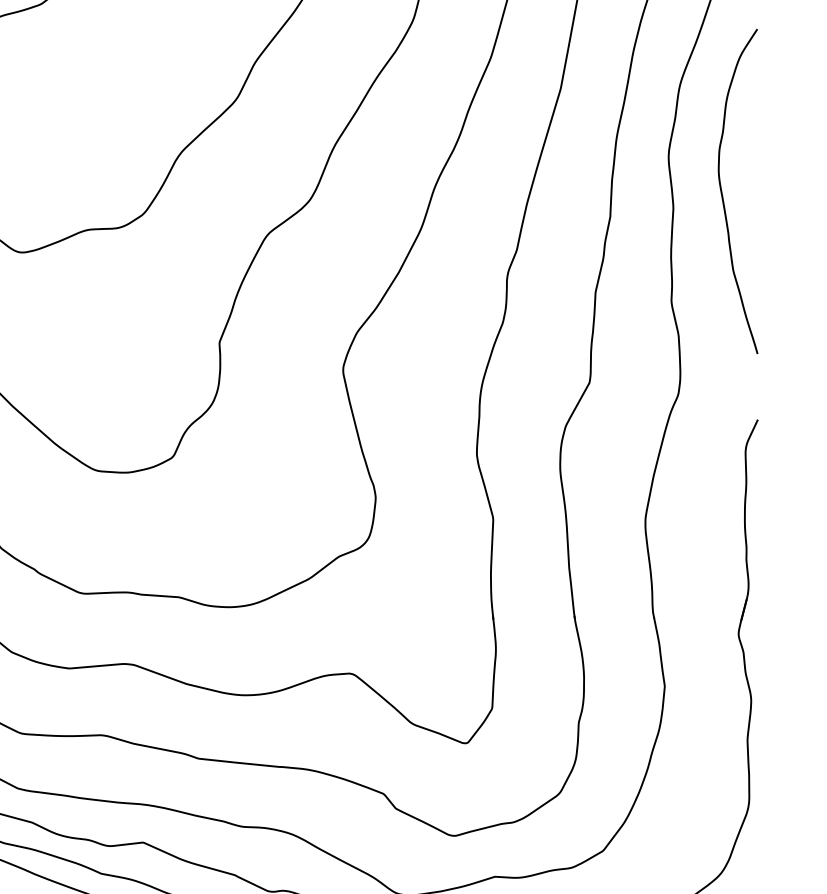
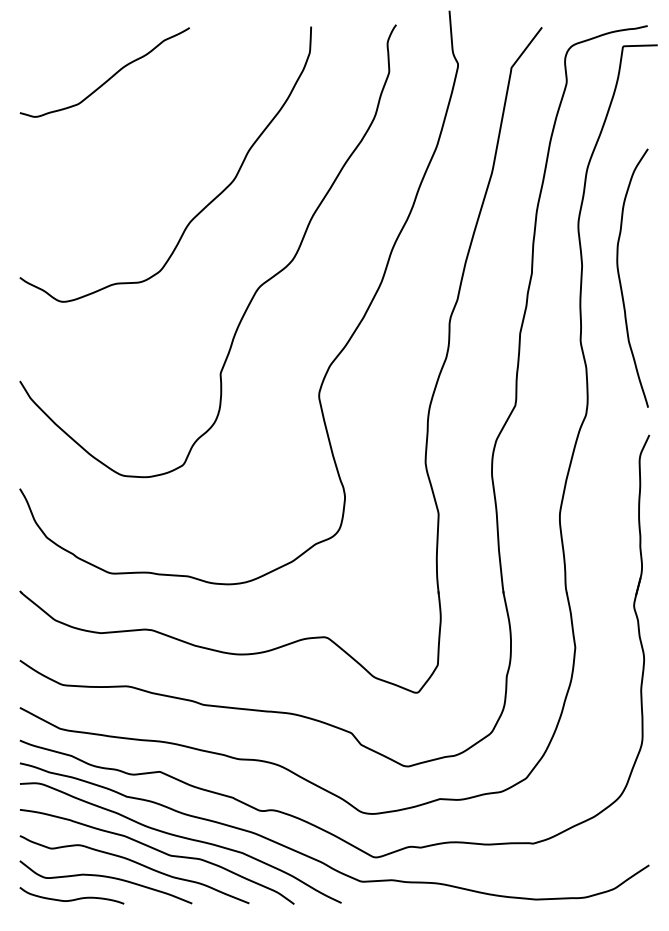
curve: (722, 190) -> (620, 277), moved

